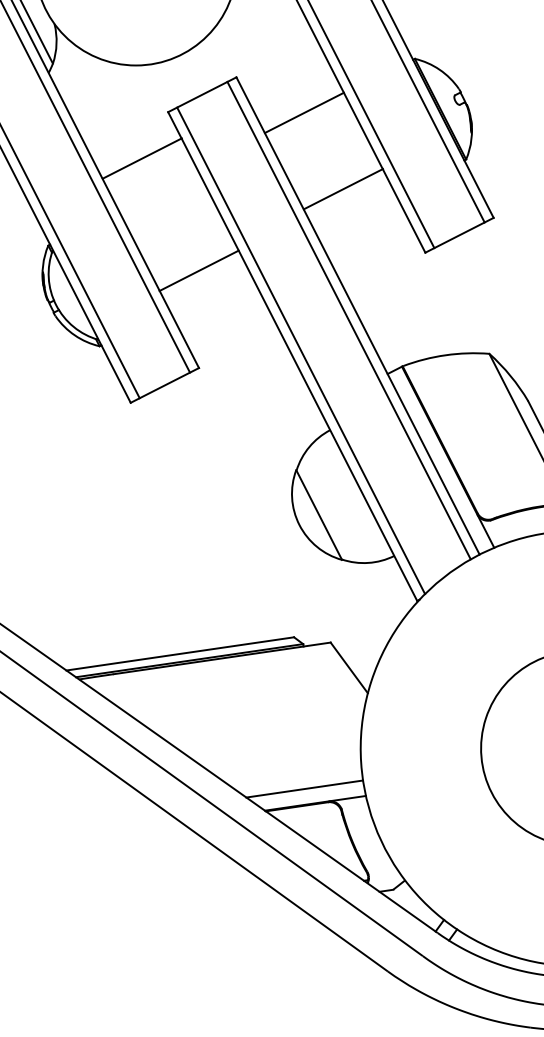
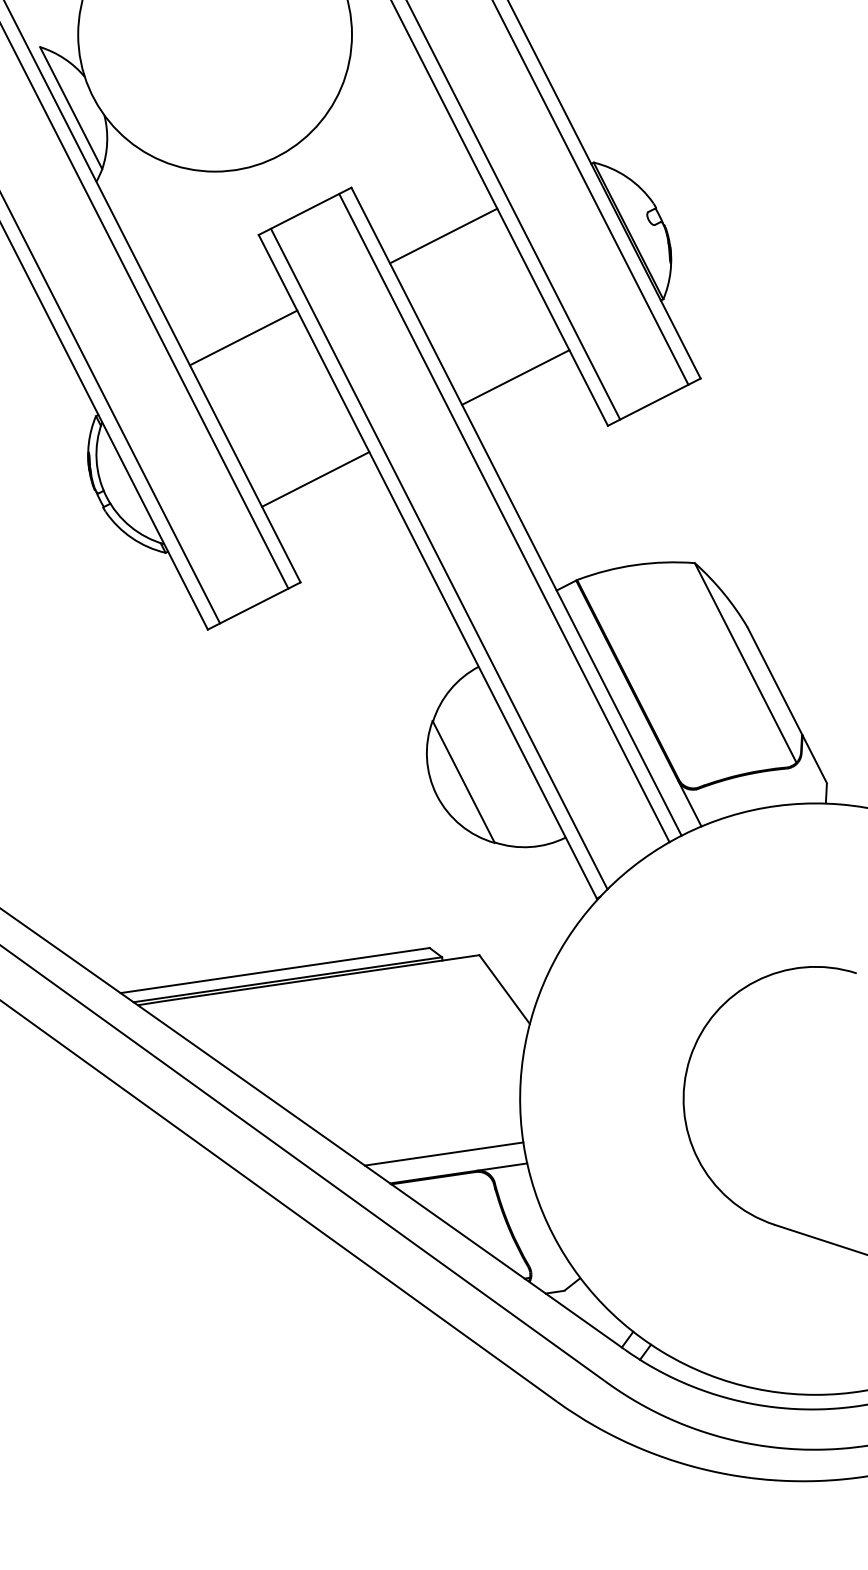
line: (142, 158) -> (243, 337), moved
line: (343, 189) -> (515, 377), moved
line: (198, 270) -> (315, 479), moved

